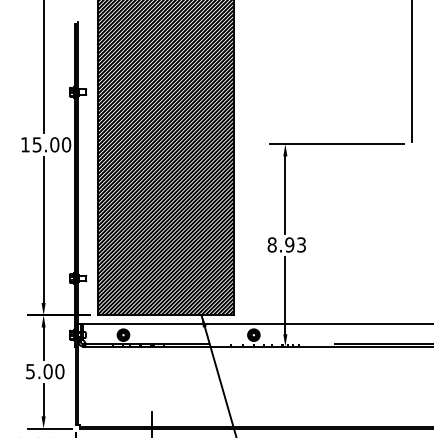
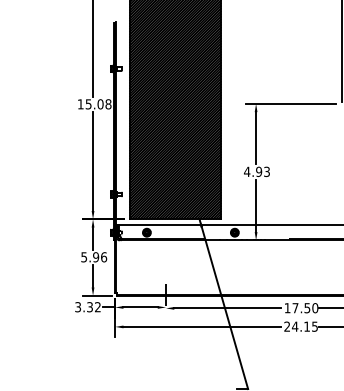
text: (66, 145) -> (108, 104), 15.00 -> 15.08
text: (272, 244) -> (247, 171), 8.93 -> 4.93
text: (54, 371) -> (100, 257), 5.00 -> 5.96

